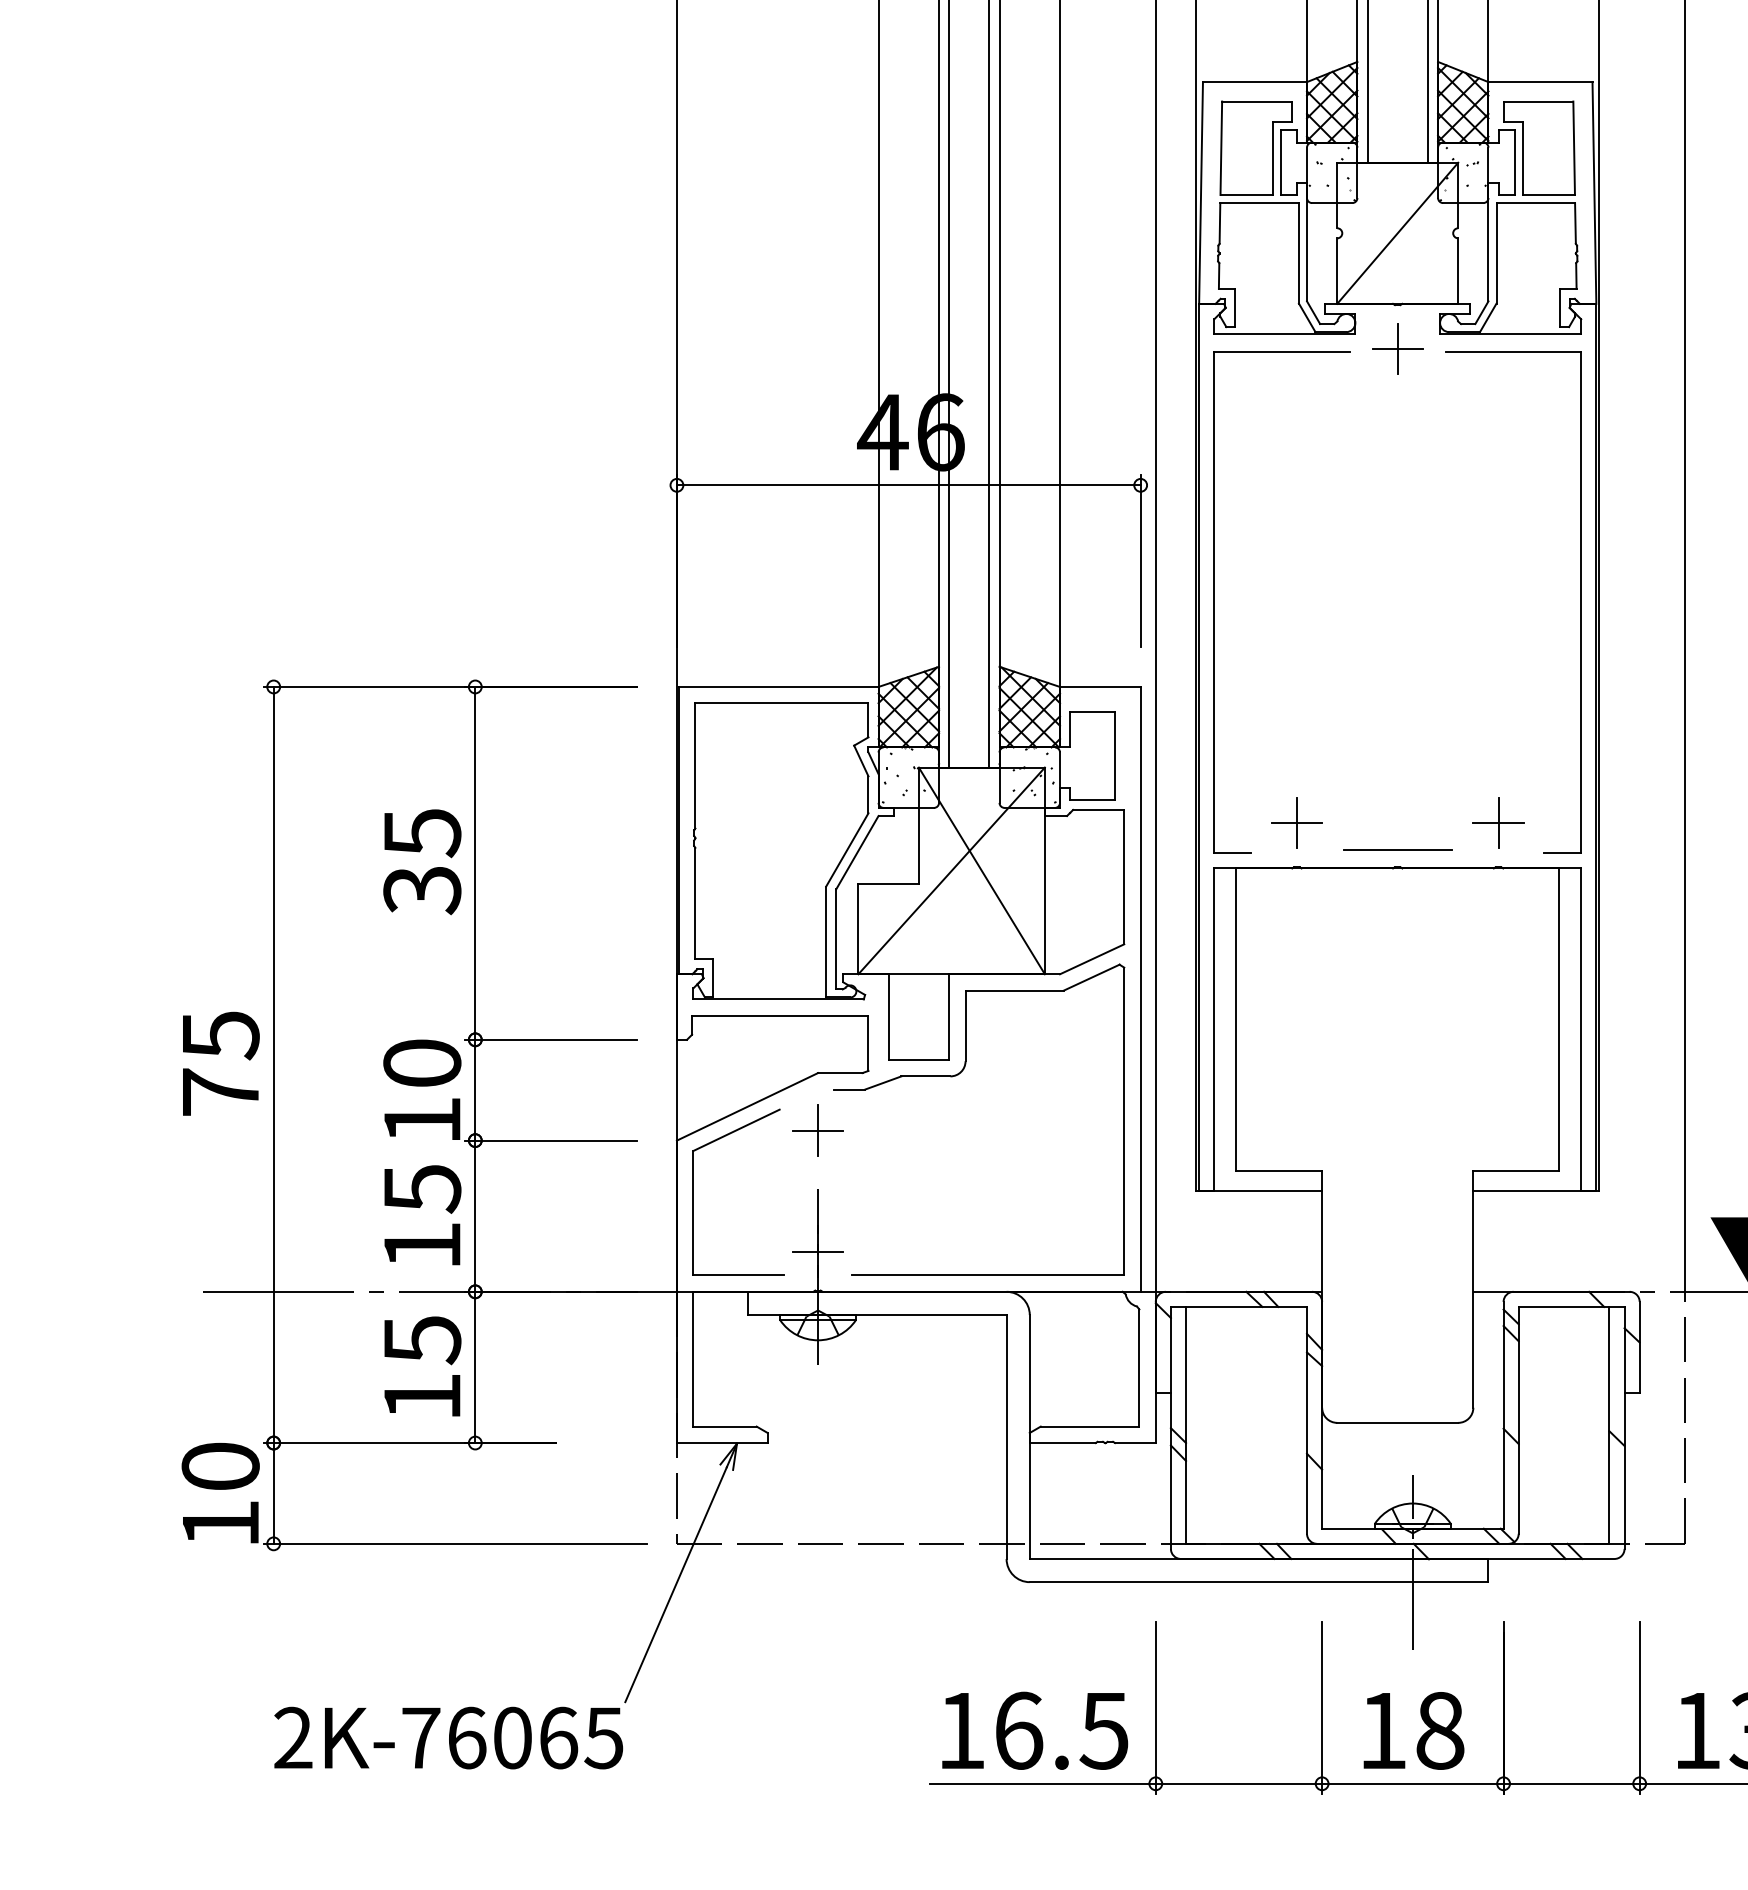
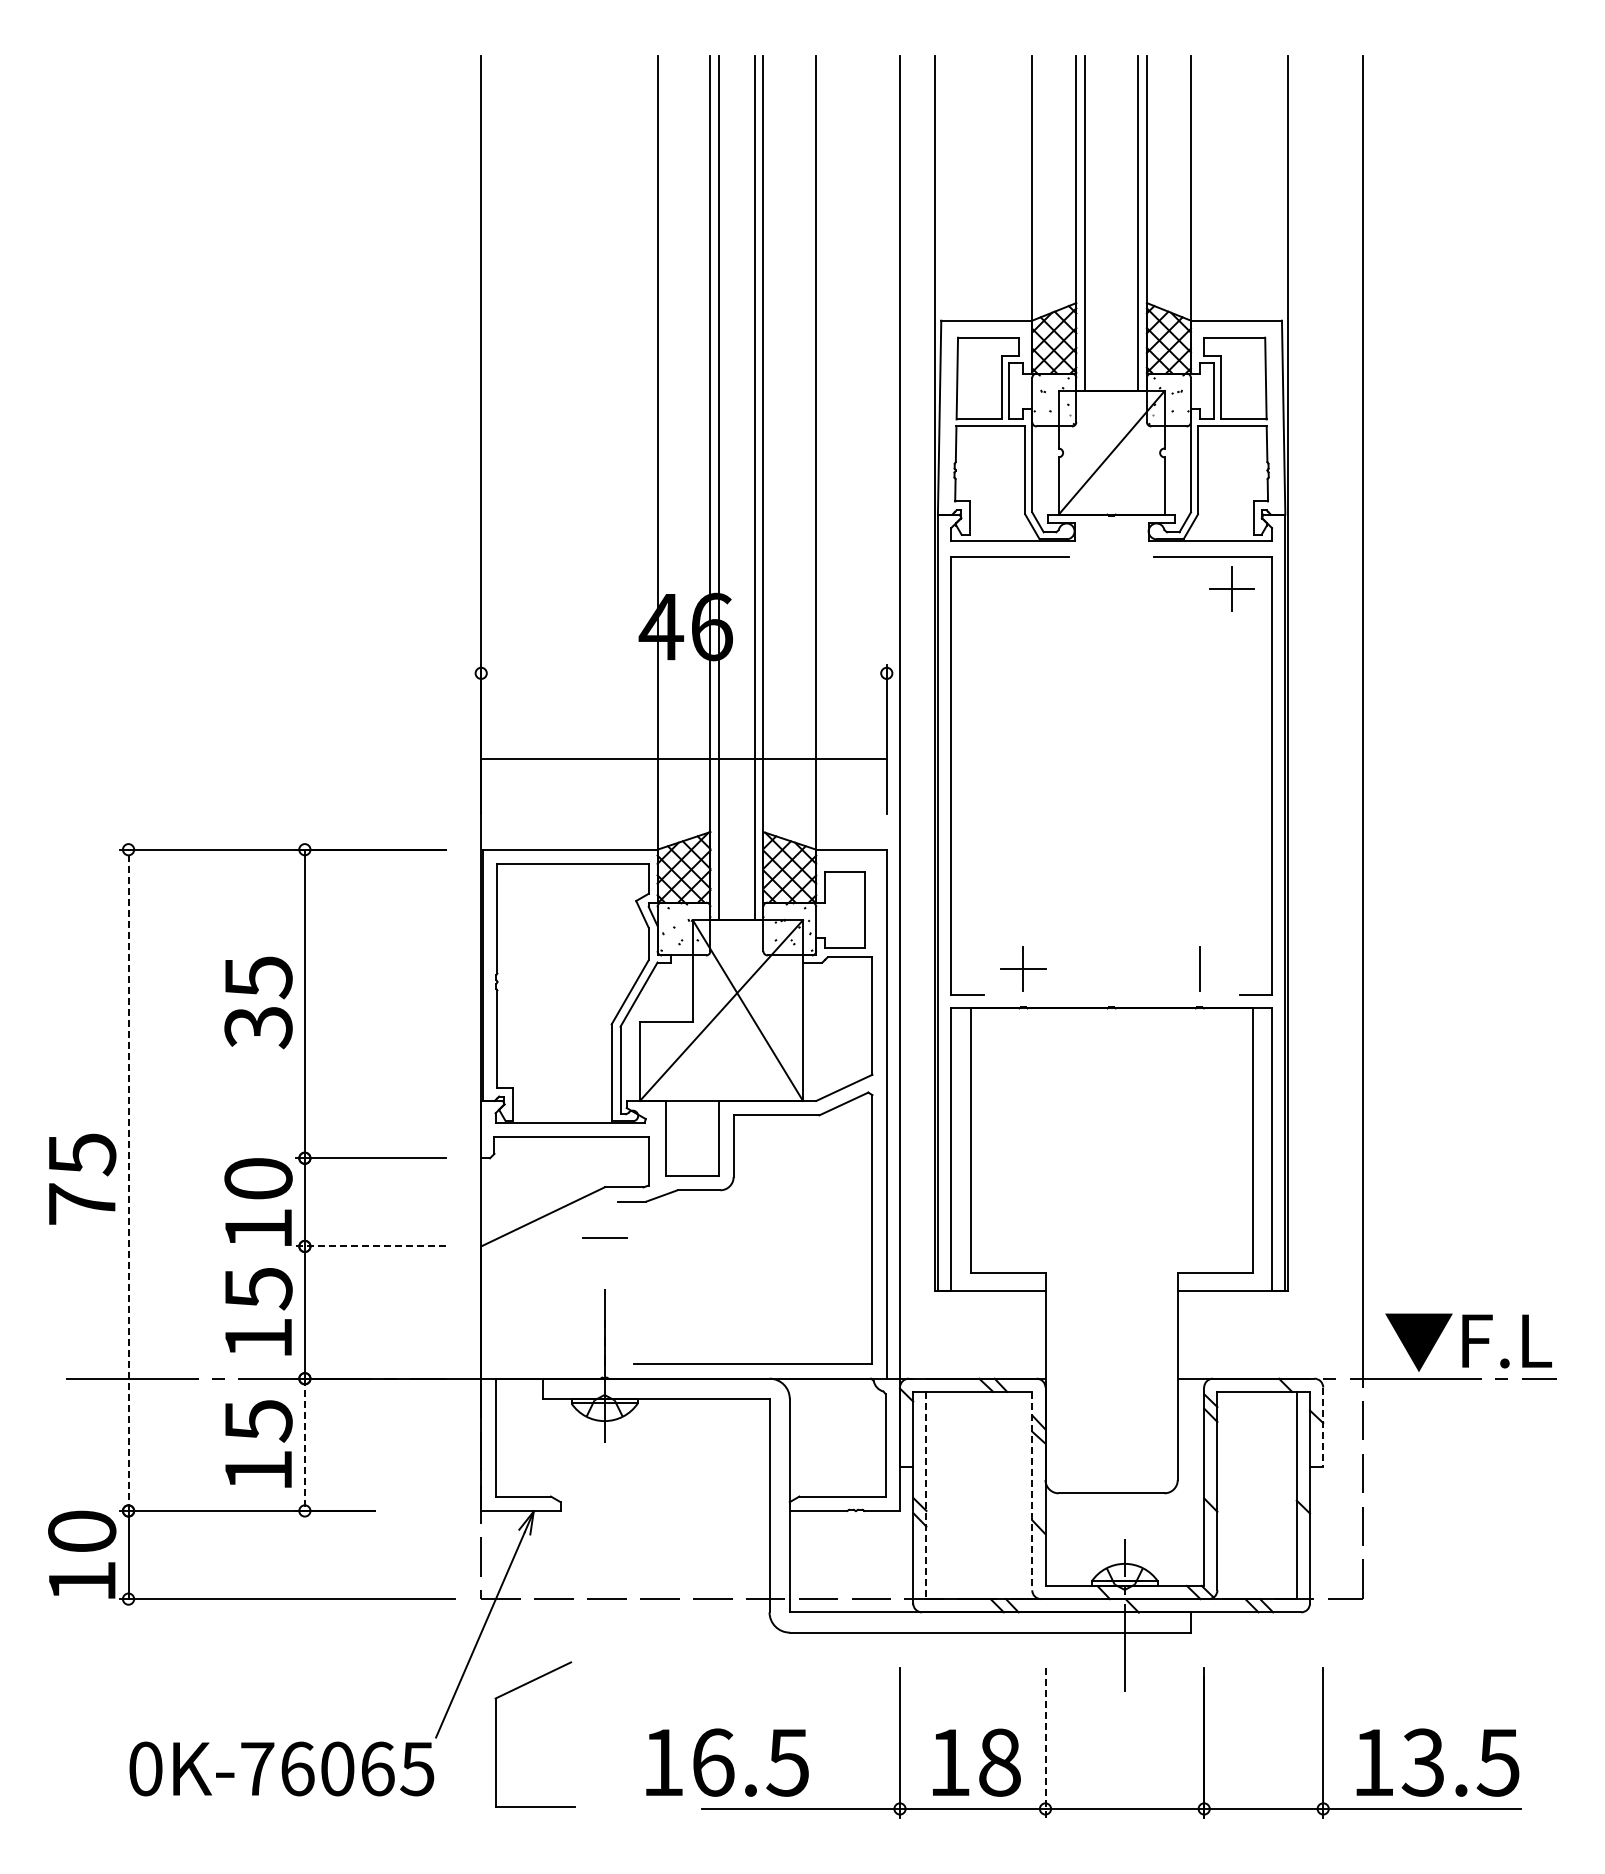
part: (1397, 348) -> (1231, 588), moved
line: (908, 485) -> (683, 759), moved
line: (1498, 822) -> (1199, 968), removed
line: (1397, 850) -> (1111, 992), removed
line: (273, 1065) -> (128, 1180), solid -> dashed
line: (817, 1130) -> (604, 1237), removed
line: (551, 1140) -> (371, 1246), solid -> dashed
part: (694, 1192) -> (496, 1734), moved
line: (817, 1251) -> (604, 1343), removed
line: (1639, 1347) -> (1323, 1427), solid -> dashed
line: (474, 1368) -> (304, 1445), solid -> dashed
line: (1307, 1420) -> (1032, 1491), solid -> dashed
line: (1186, 1425) -> (926, 1495), solid -> dashed
line: (1322, 1707) -> (1045, 1742), solid -> dashed
text: (1035, 1730) -> (727, 1762), moved
text: (1413, 1730) -> (976, 1762), moved
text: (293, 1737) -> (145, 1768), 2K-76065 -> 0K-76065

